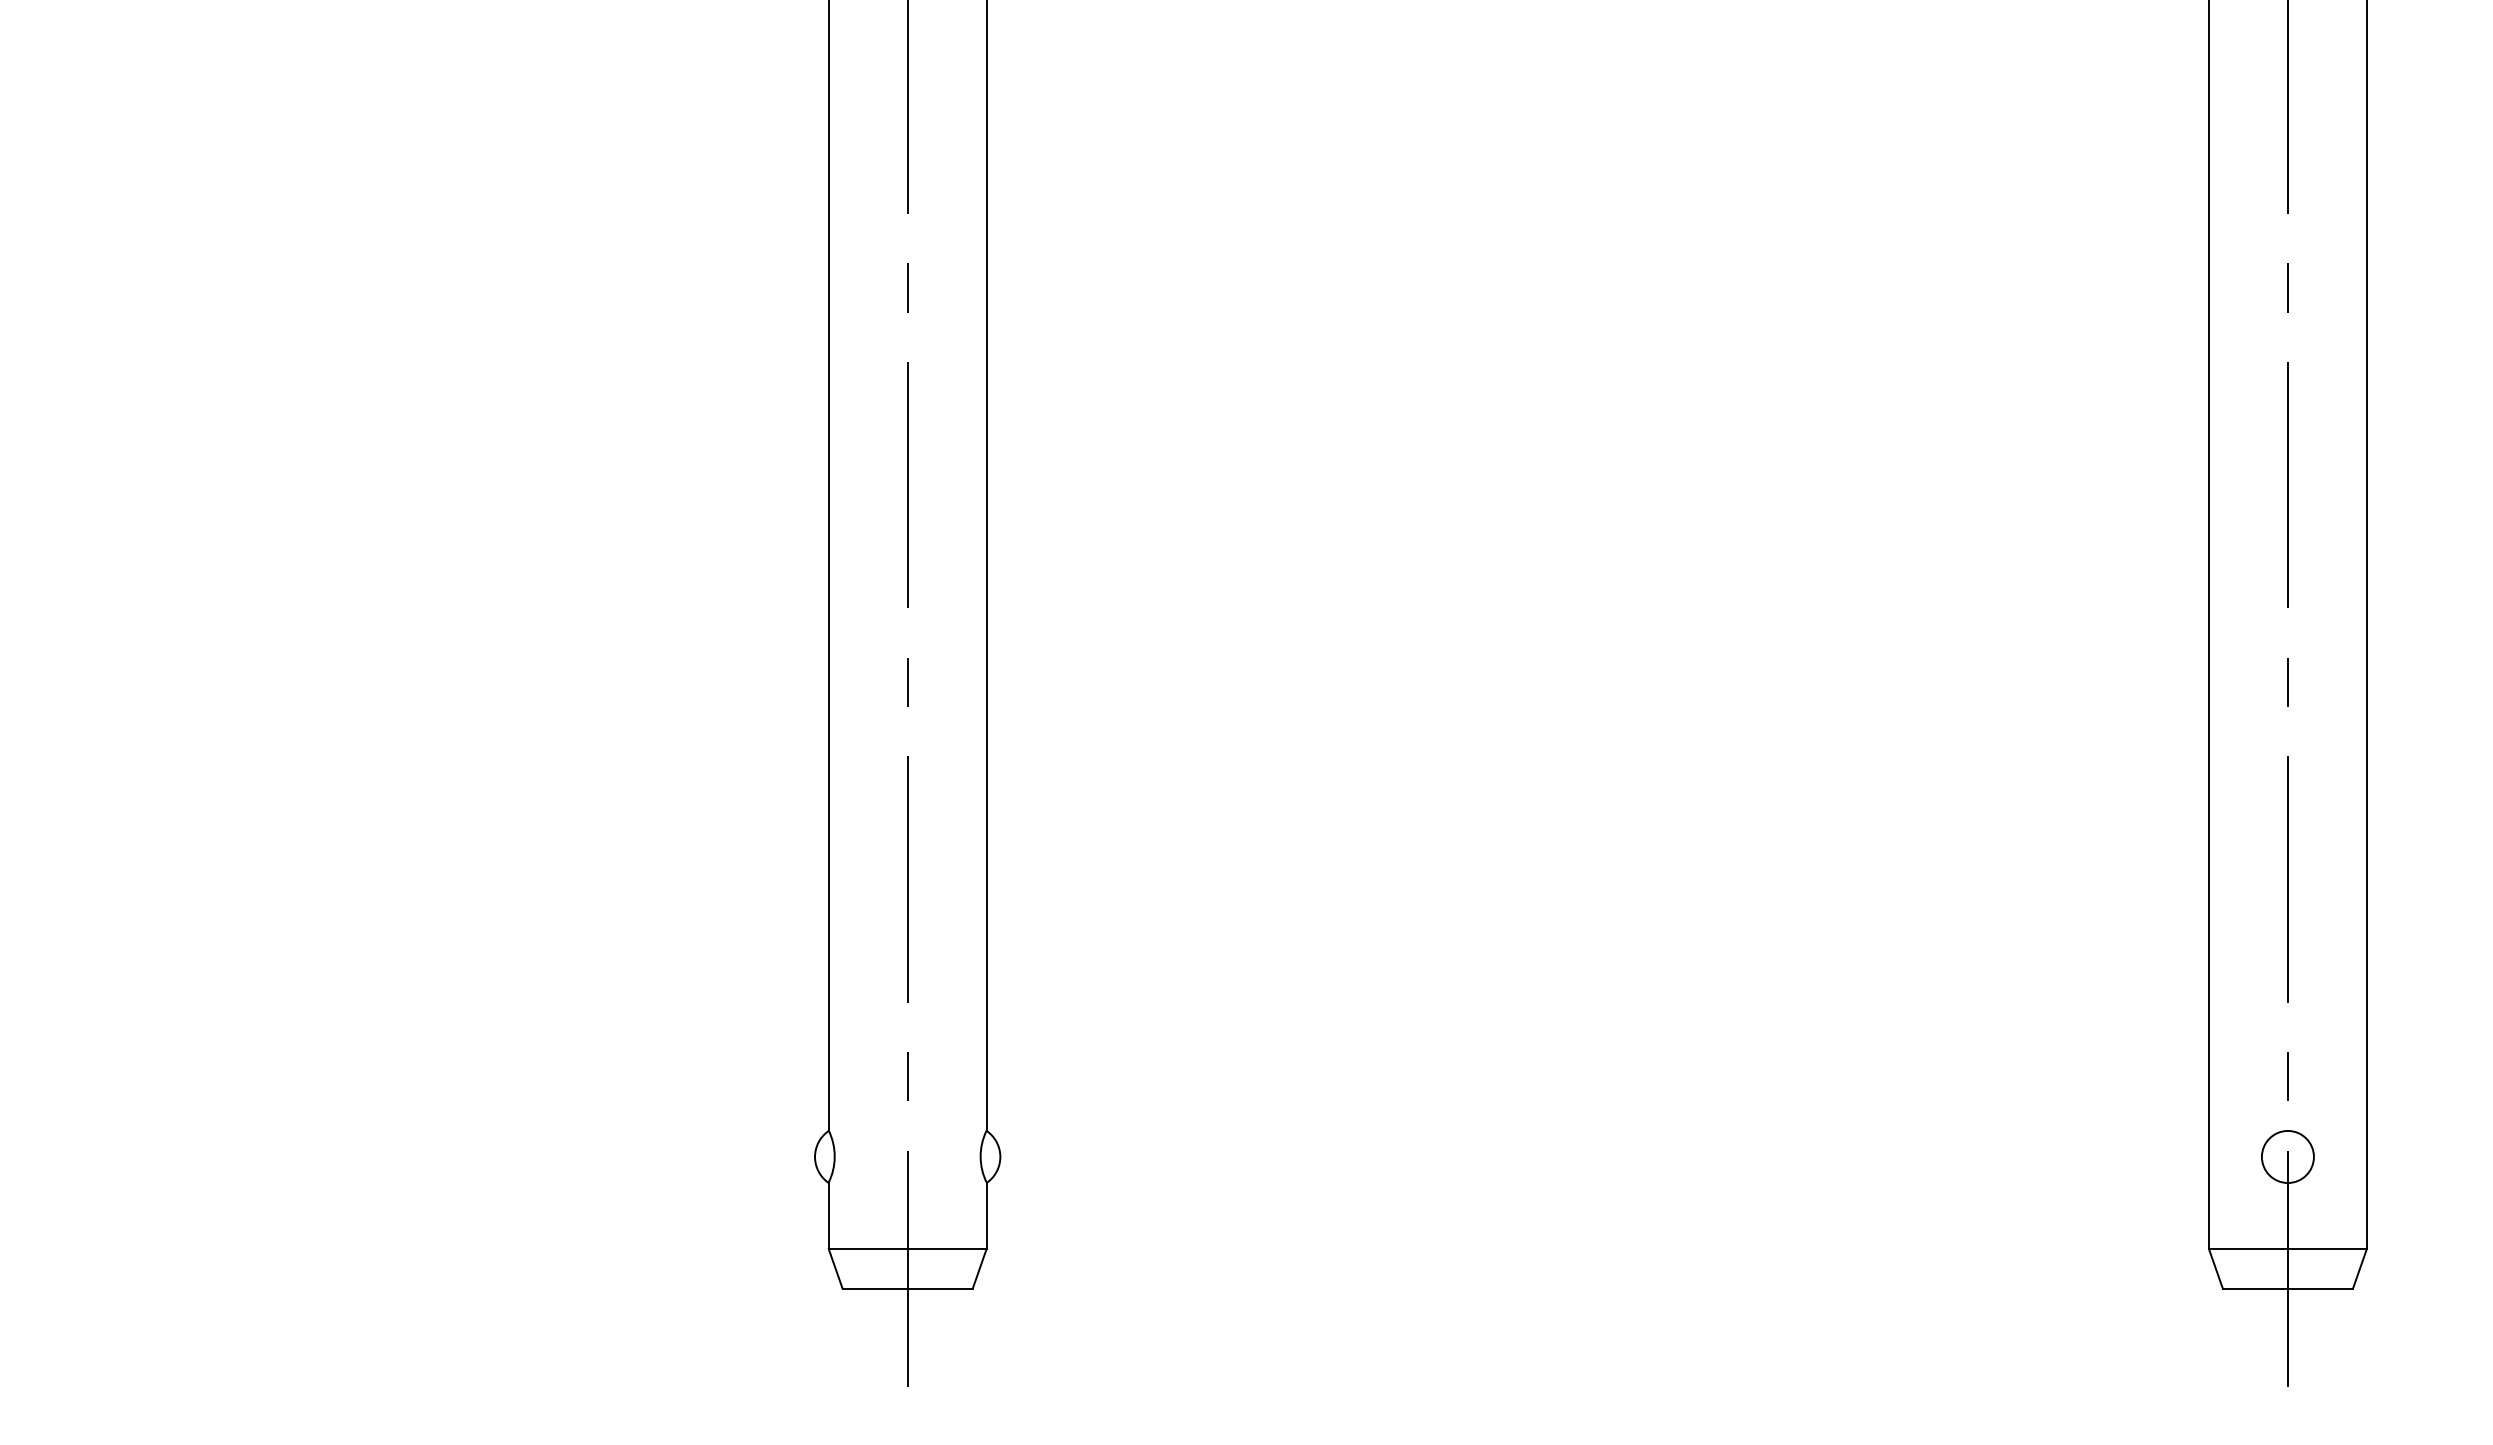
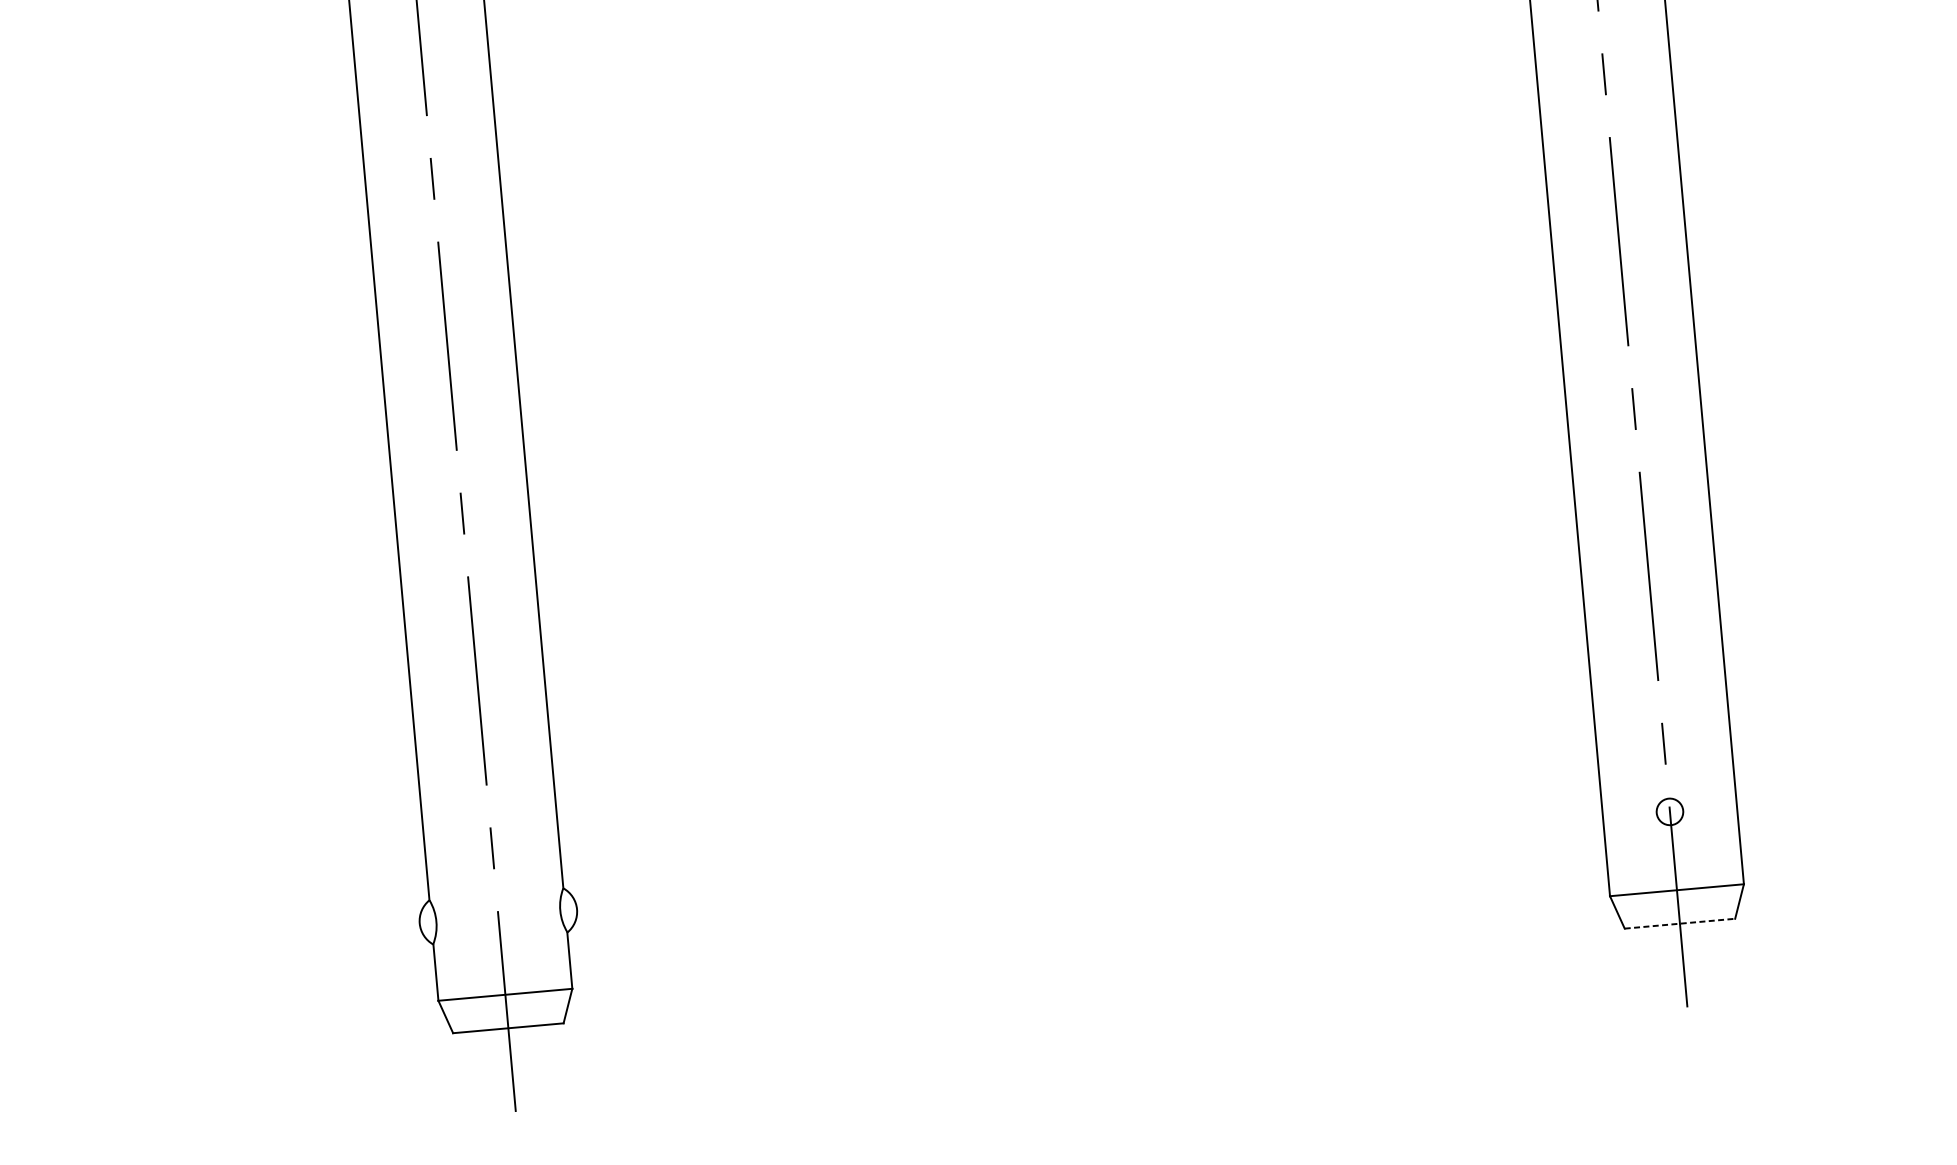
circle: (2287, 1156) -> (1669, 811), size x0.6
line: (2288, 1288) -> (1680, 923), solid -> dashed

